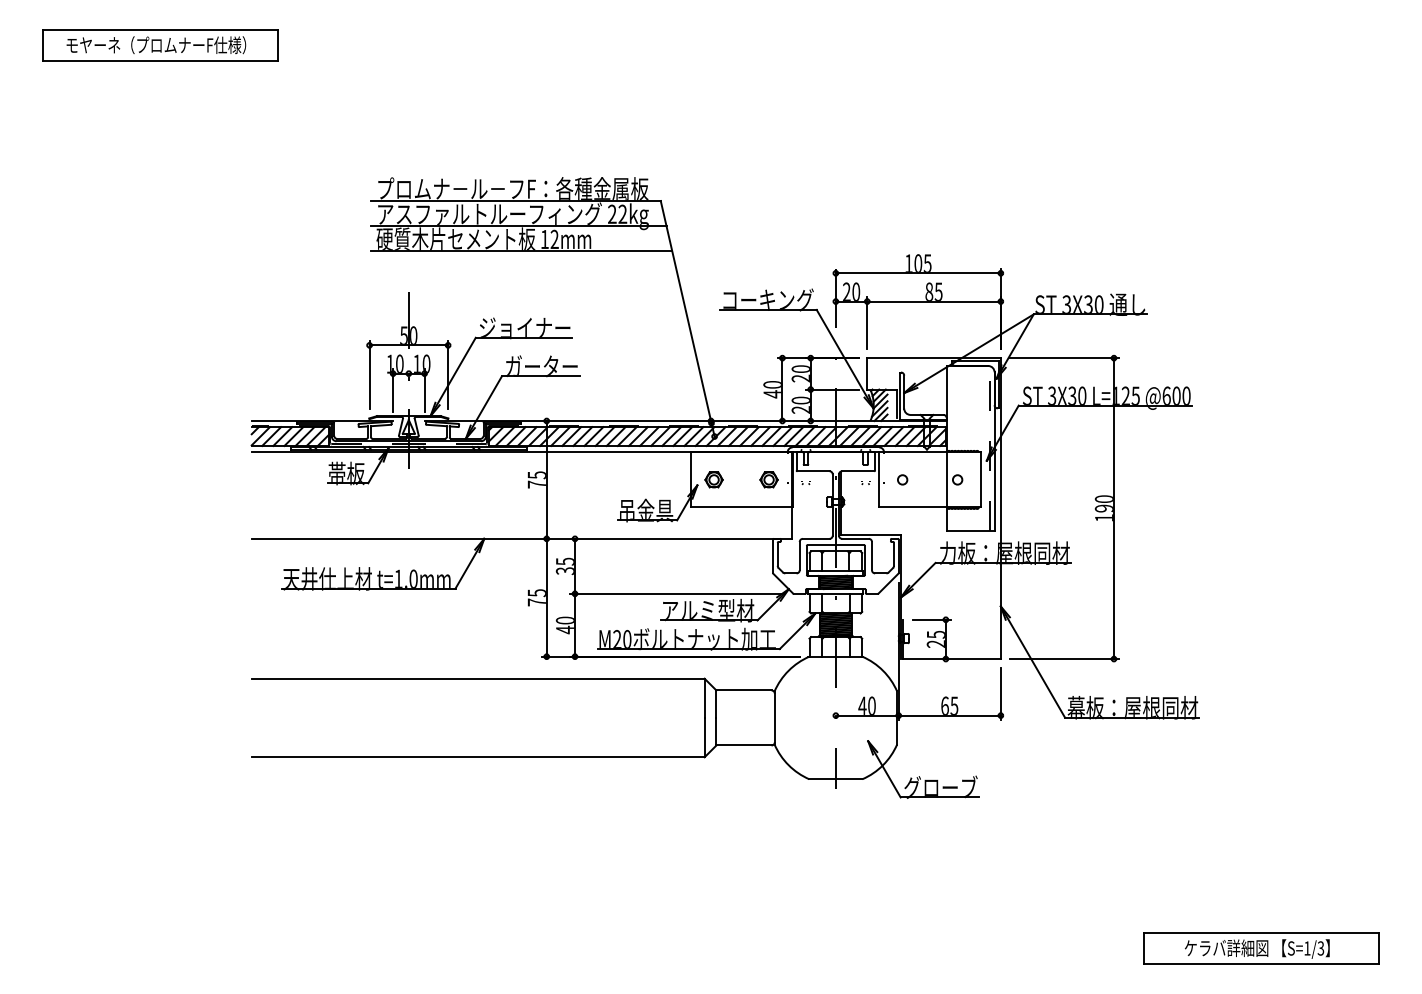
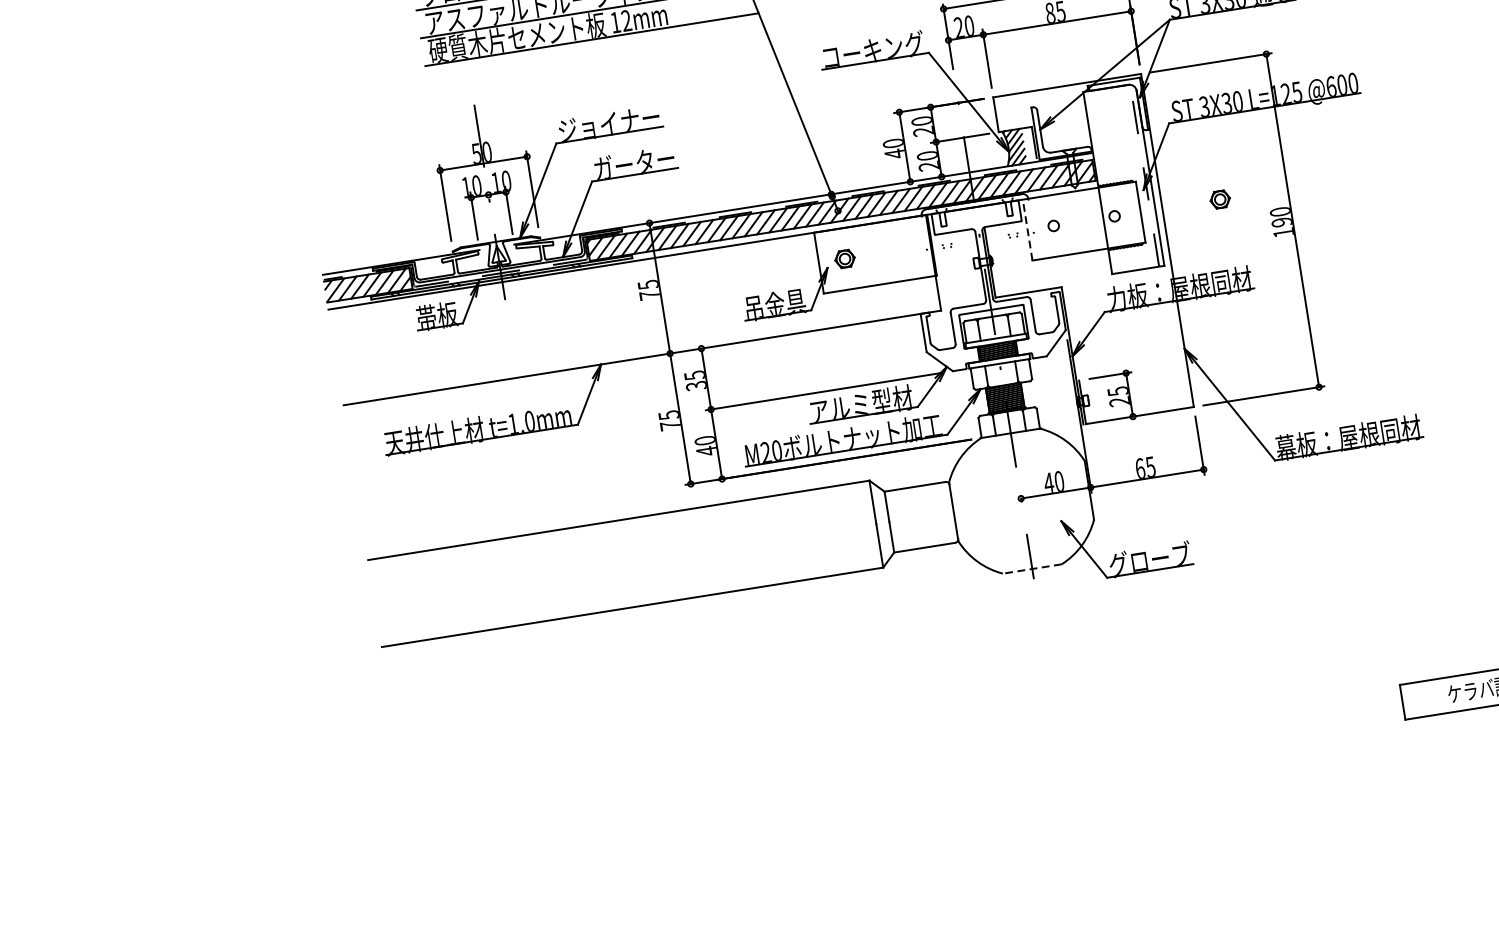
part: (768, 479) -> (1219, 199), moved
line: (879, 479) -> (1028, 229), solid -> dashed
line: (835, 779) -> (1031, 569), solid -> dashed

